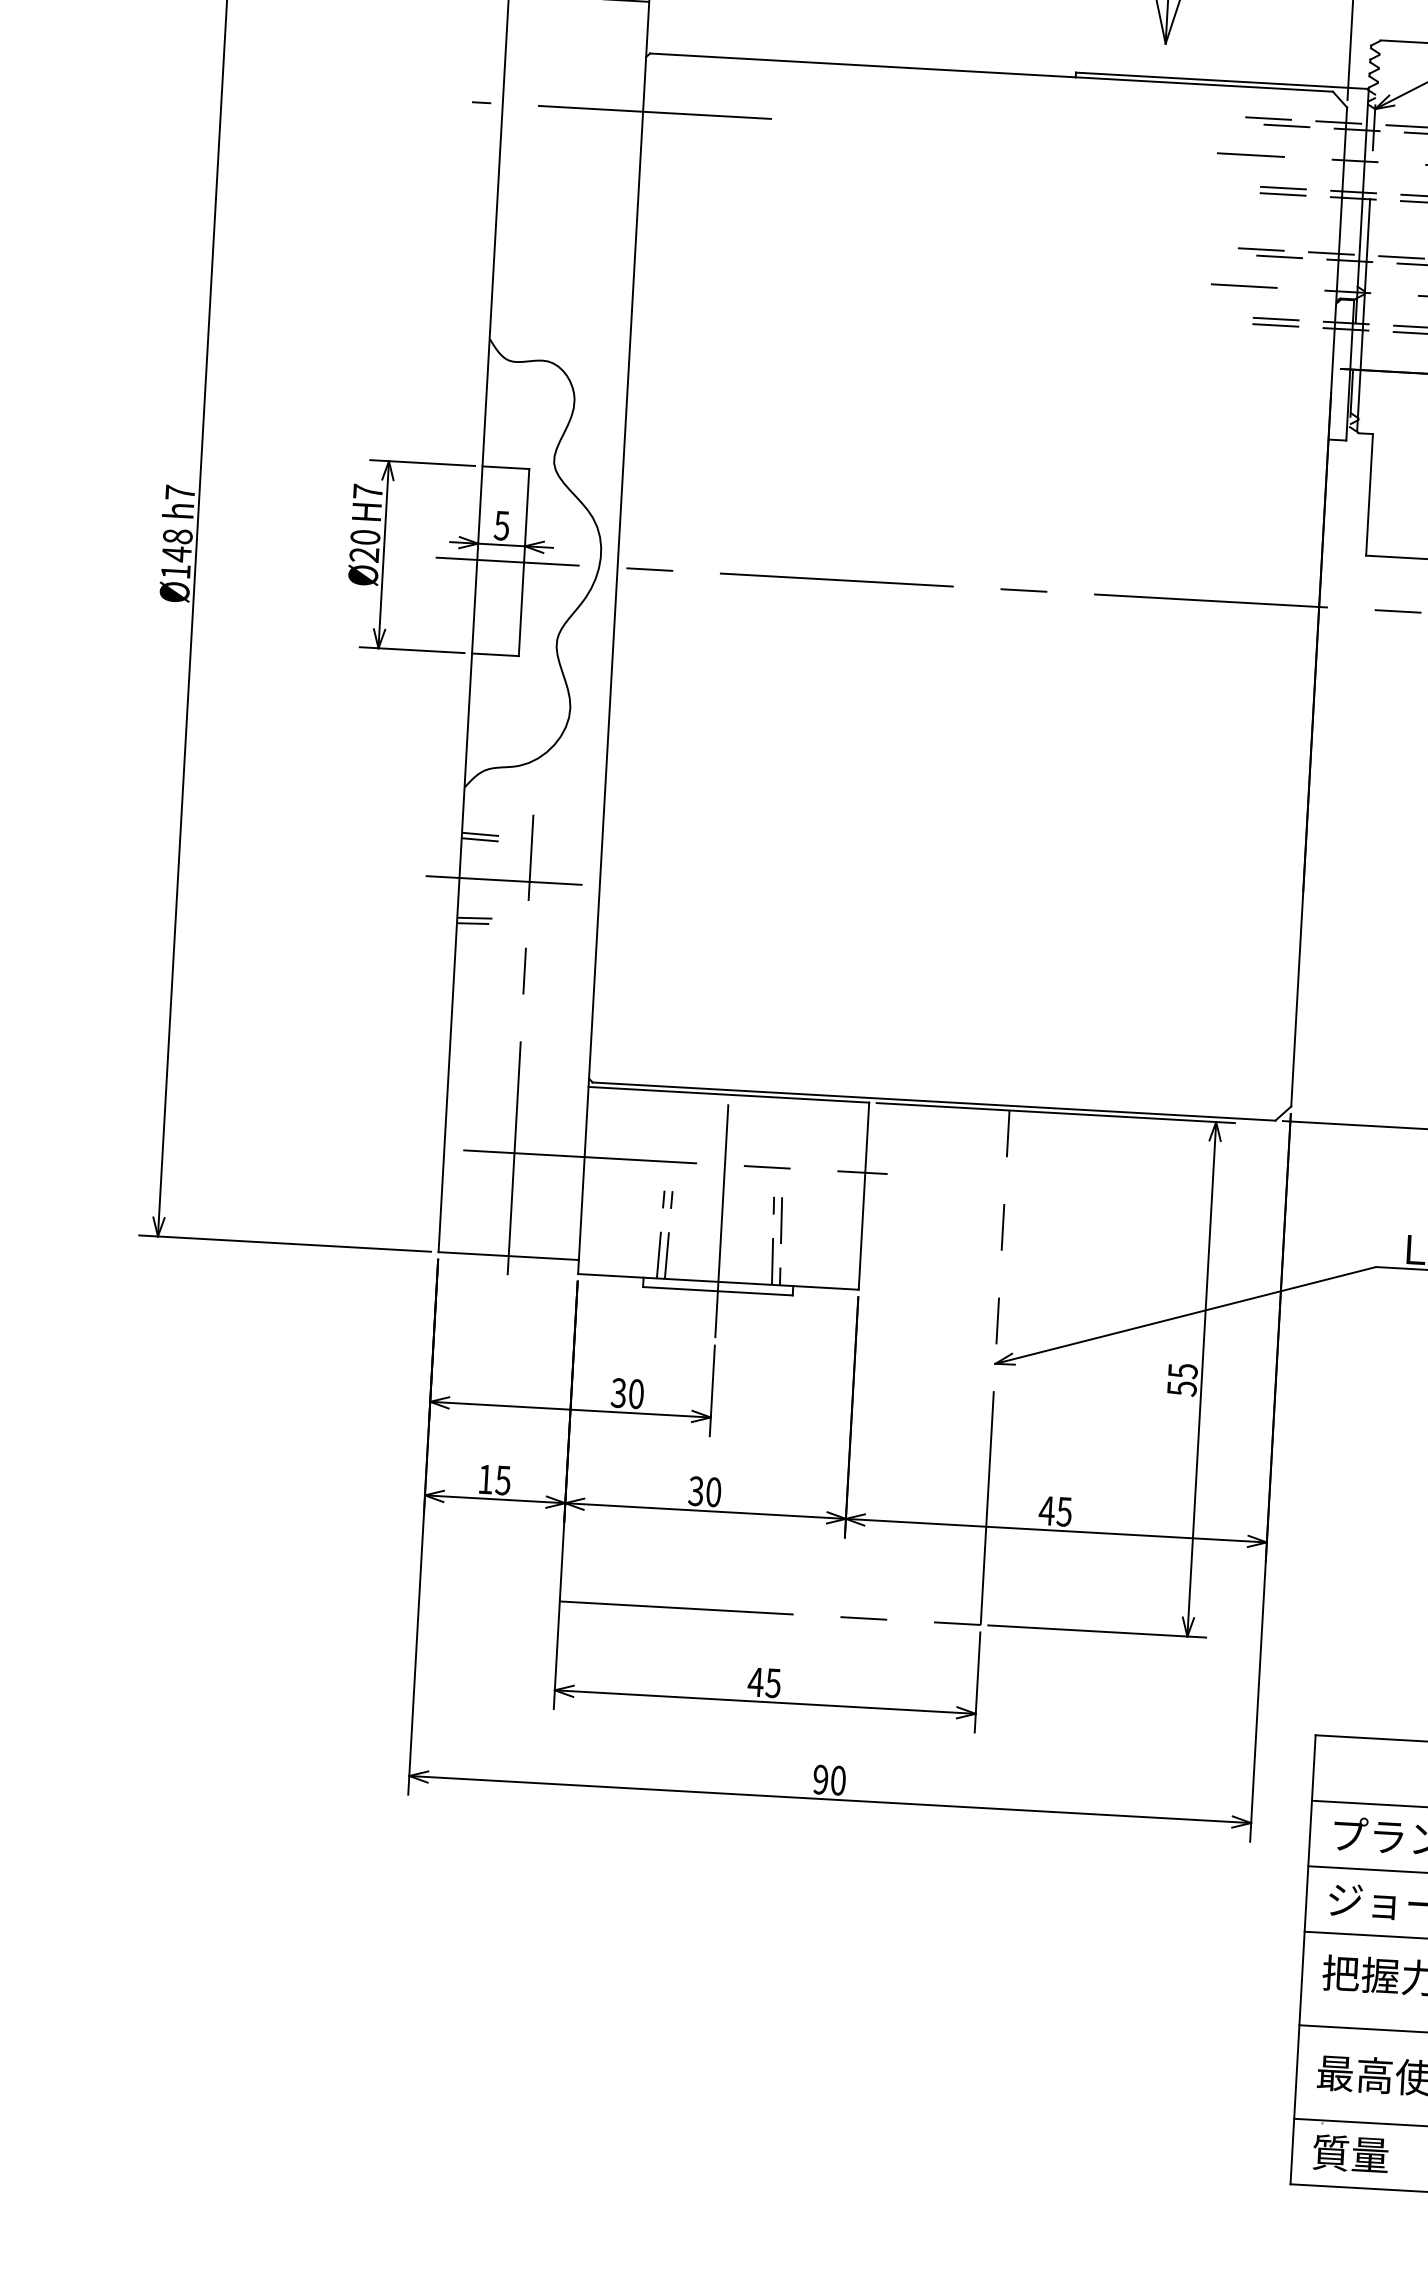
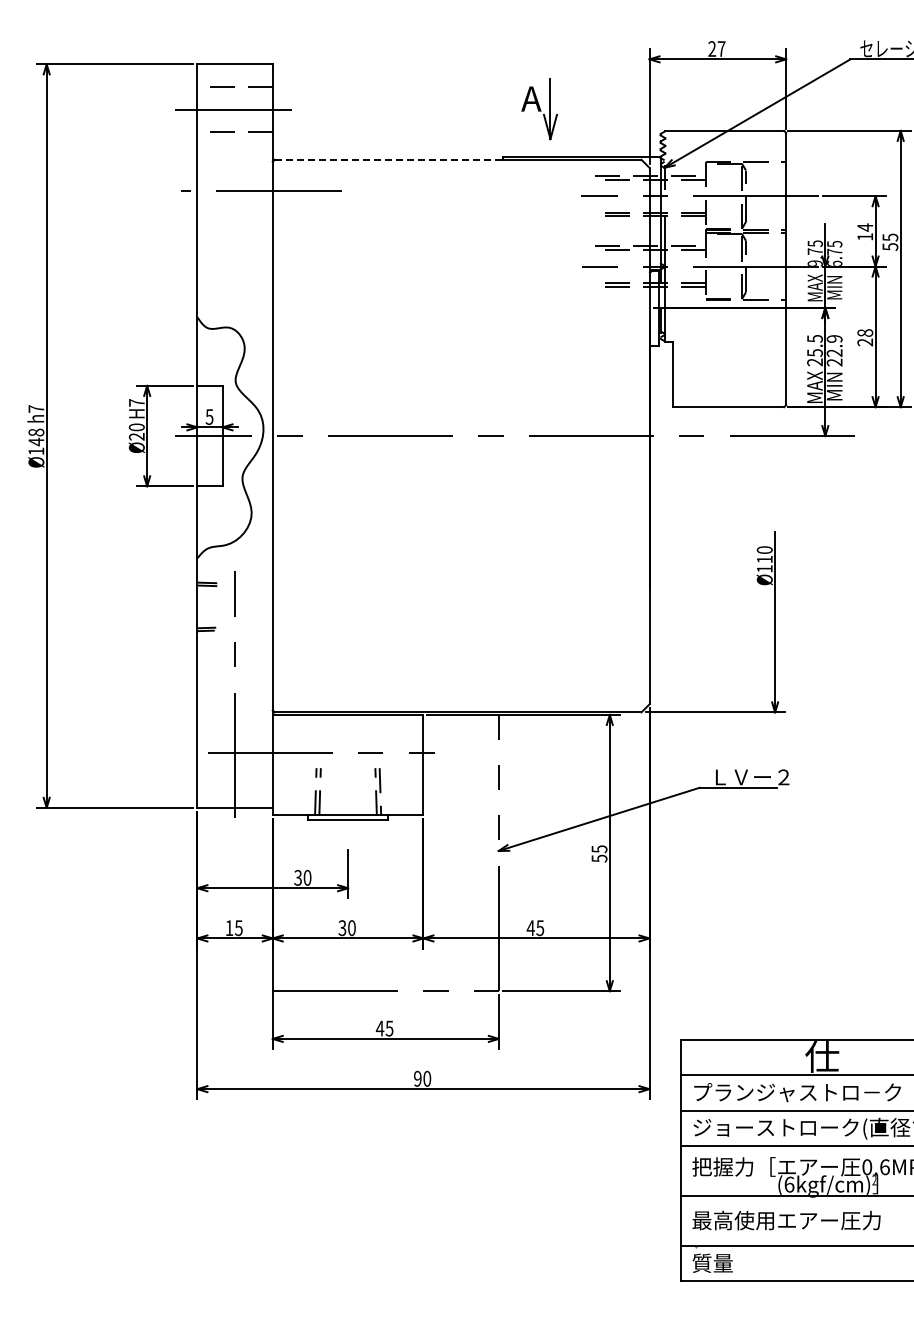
line: (863, 64) -> (389, 159), solid -> dashed
line: (504, 879) -> (221, 606), removed
line: (723, 1203) -> (348, 773), removed

